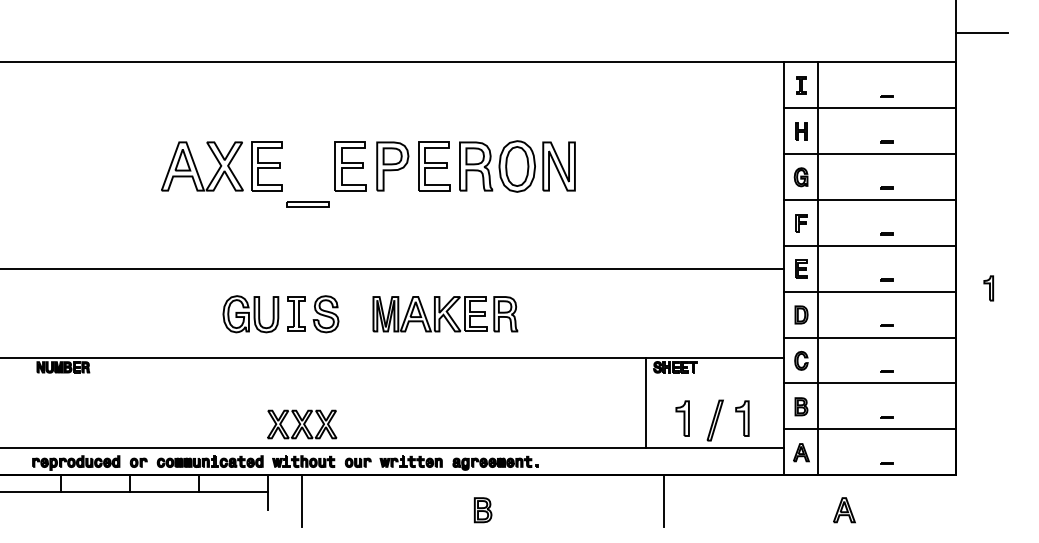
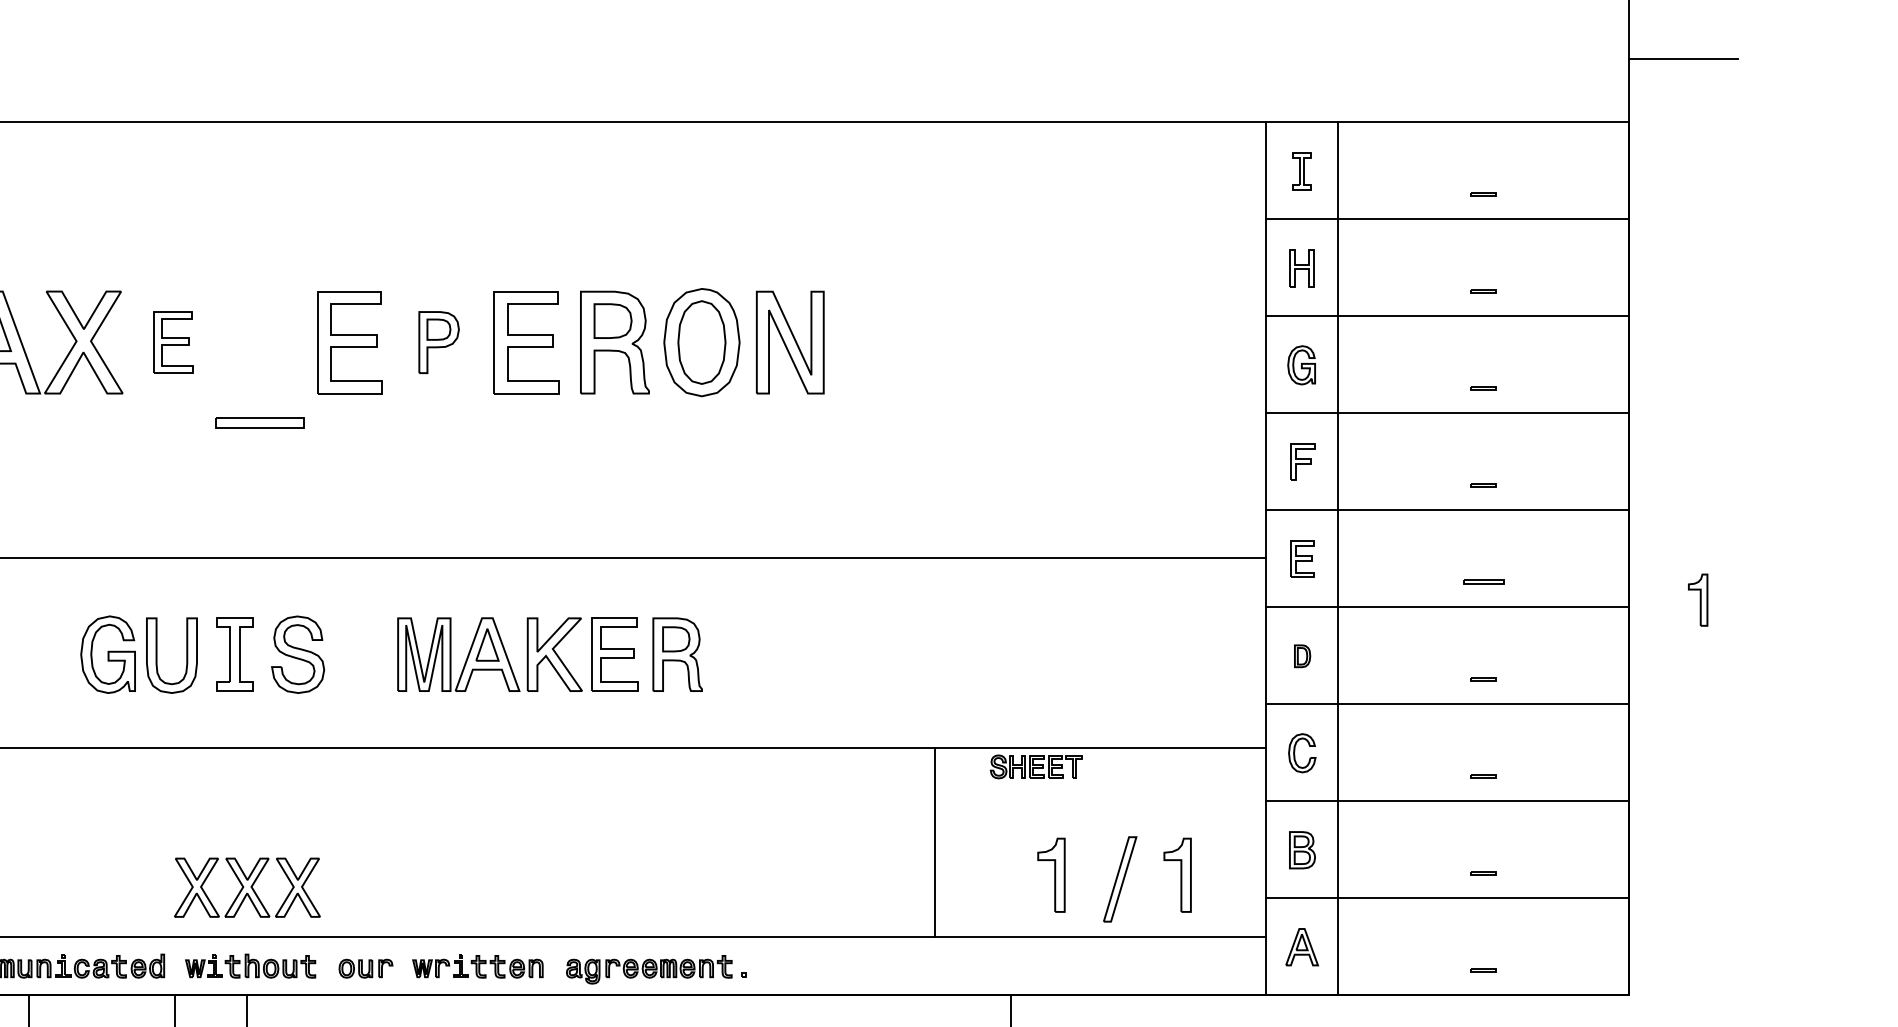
part: (266, 166) -> (172, 342), size x0.6
part: (392, 166) -> (438, 342), size x0.6
part: (886, 279) -> (1482, 581), size x1.6
part: (801, 314) -> (1302, 655), size x0.6
line: (646, 402) -> (934, 841), moved

